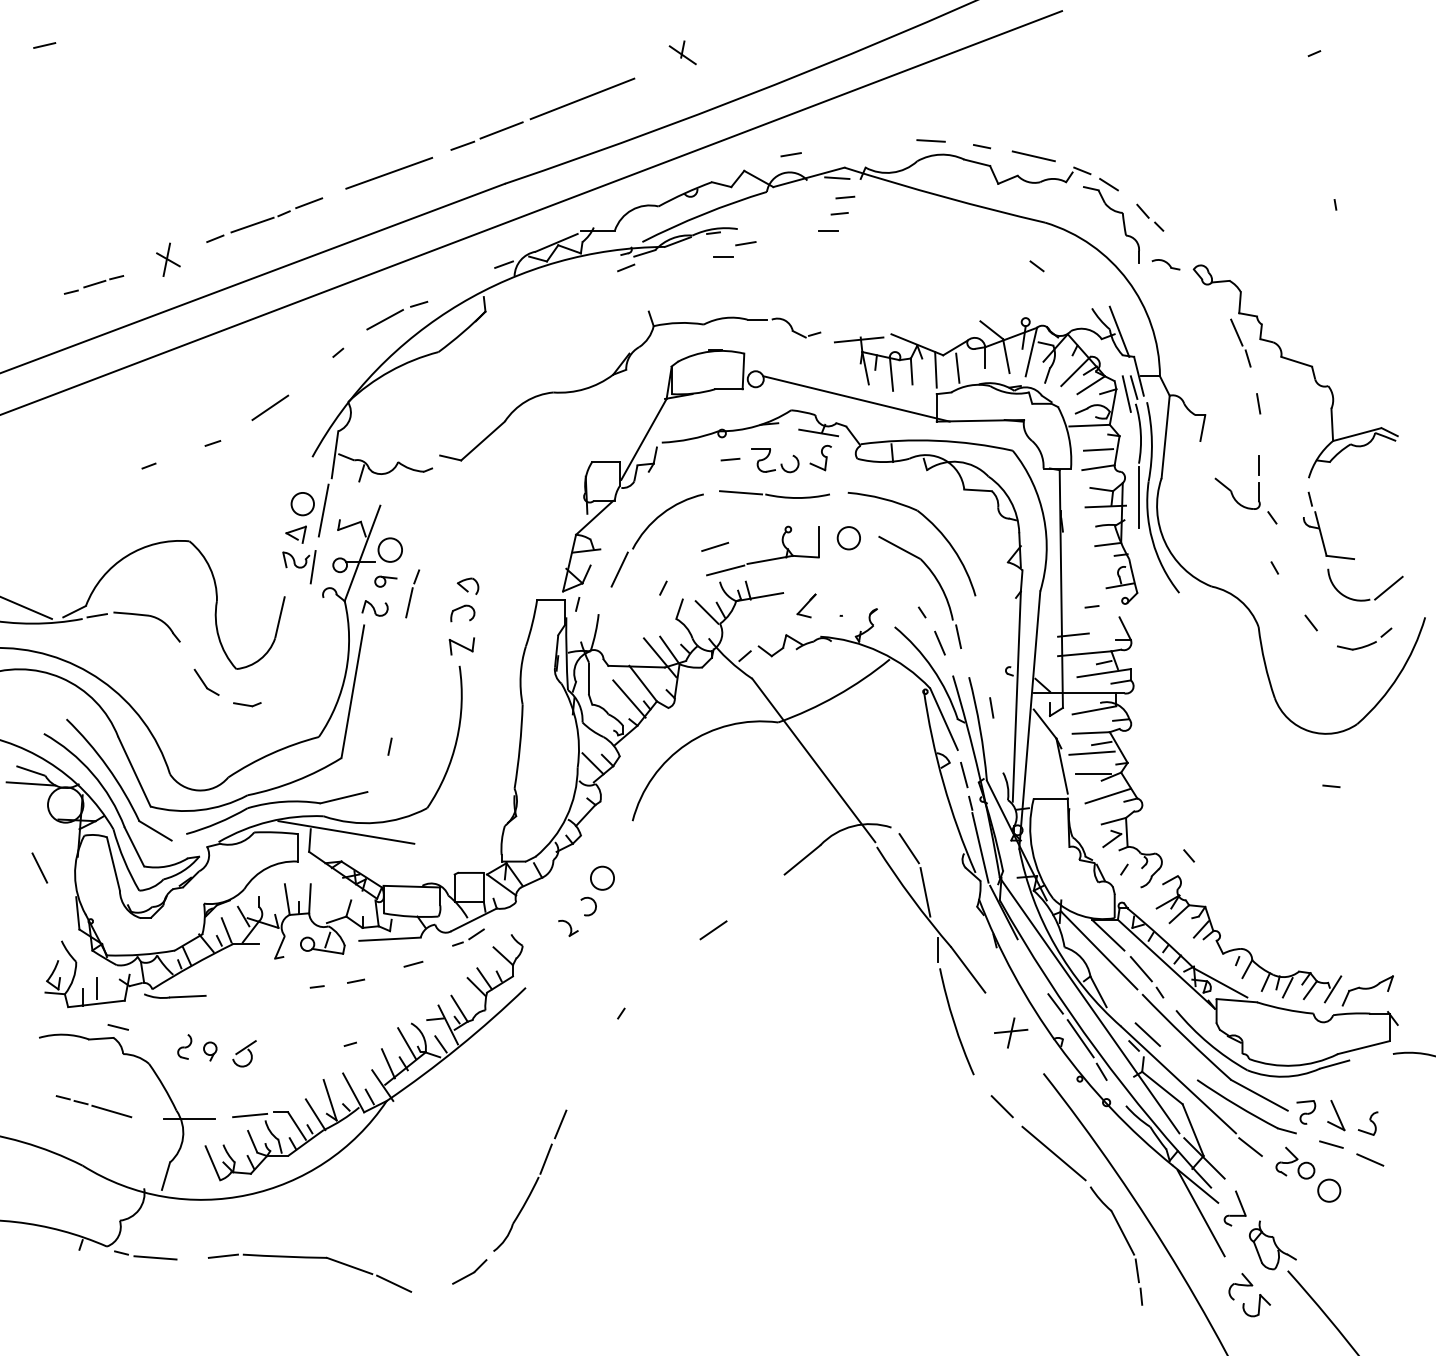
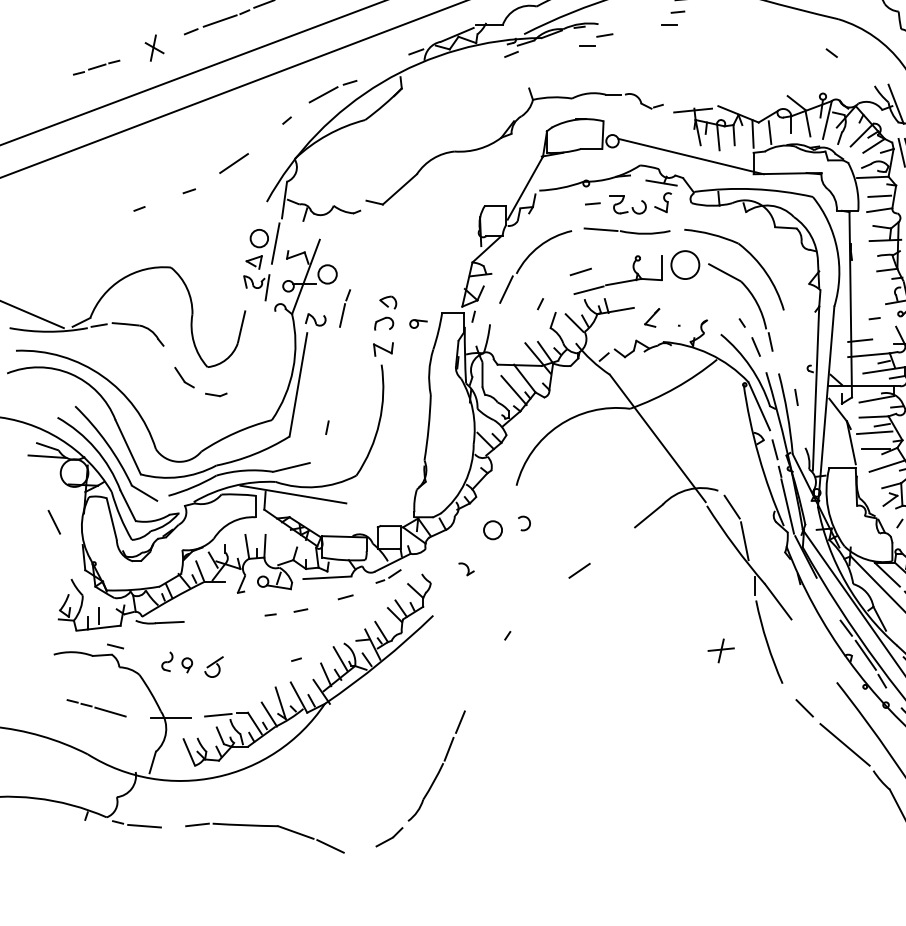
circle: (848, 538) -> (684, 265), size x1.6
part: (385, 581) -> (418, 323), moved
arc: (594, 904) -> (528, 521), moved
part: (1011, 1032) -> (721, 650), moved

